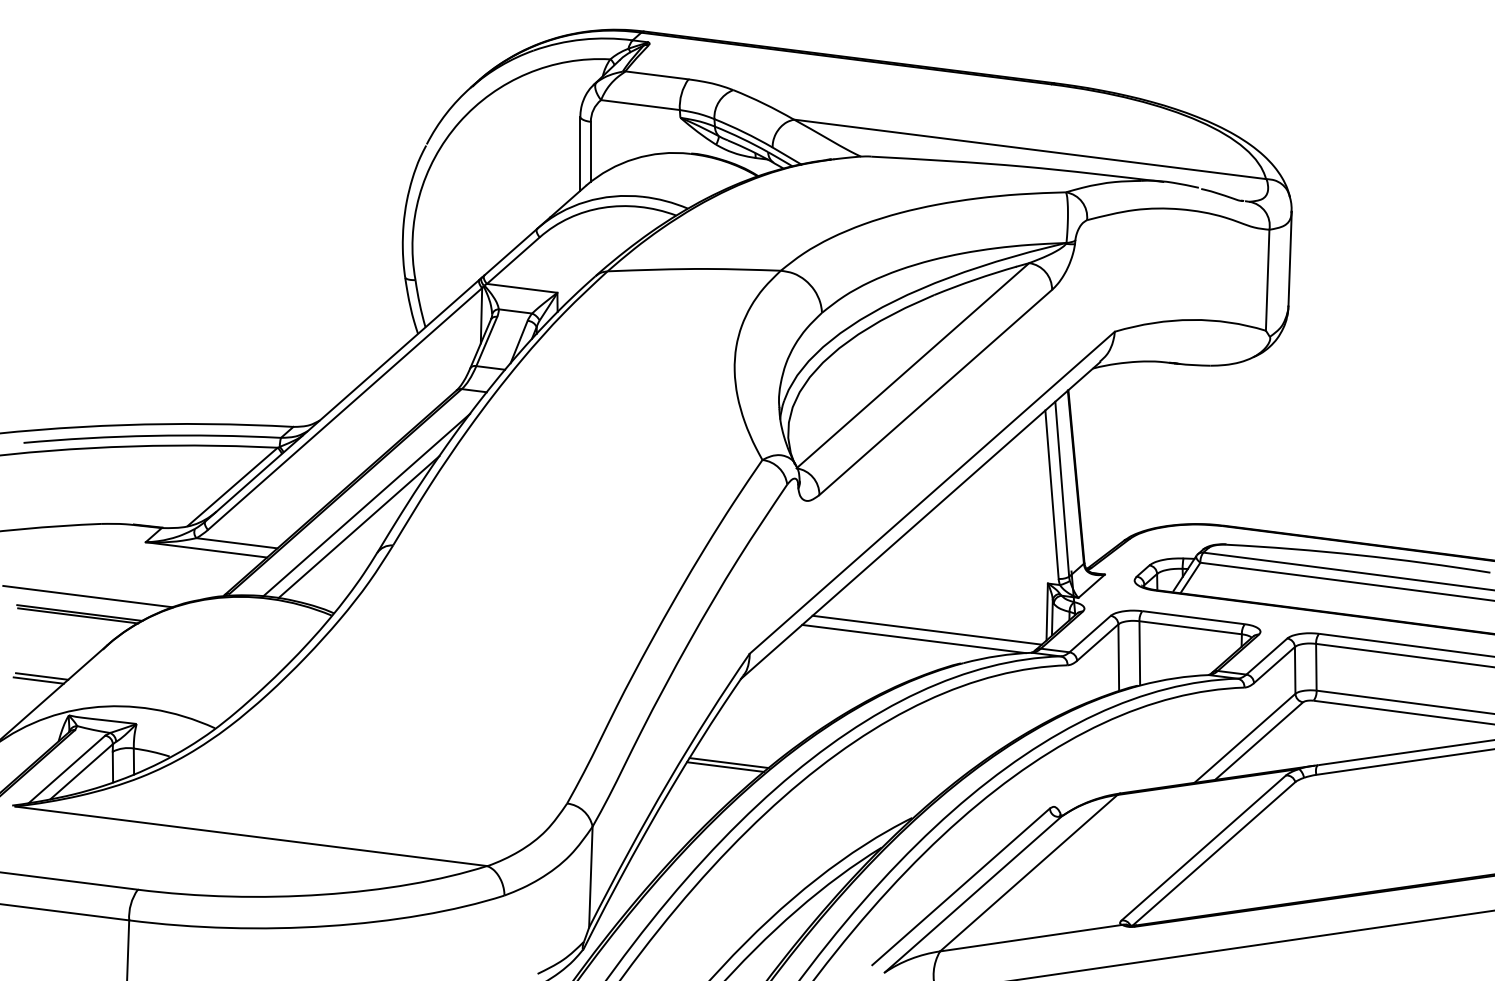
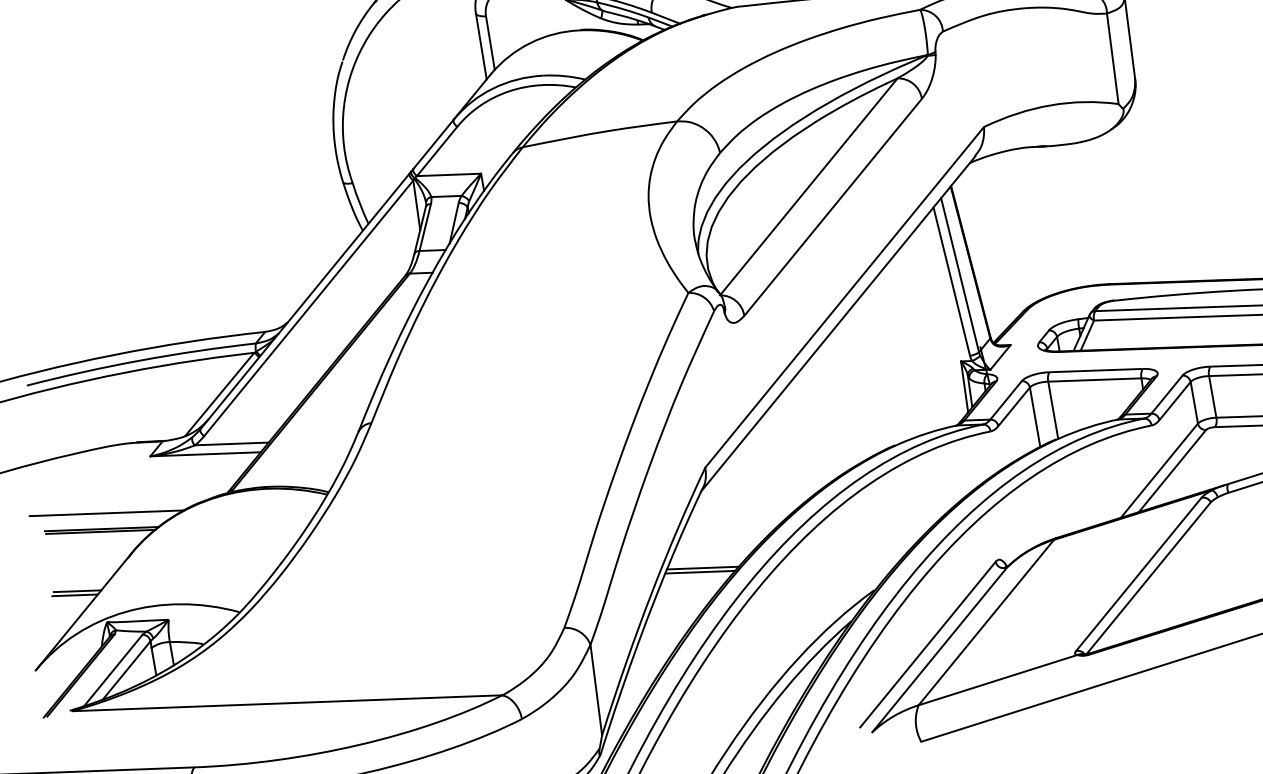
line: (366, 504) -> (341, 390), removed
line: (358, 527) -> (337, 412), removed
line: (926, 629) -> (859, 420), removed
line: (913, 638) -> (849, 430), removed

